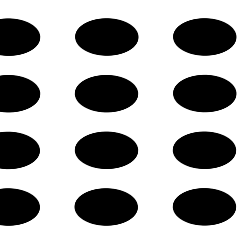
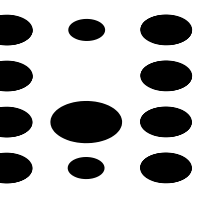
part: (106, 36) -> (86, 29), size x0.7
part: (106, 93) -> (86, 75), removed
part: (106, 149) -> (86, 121), size x1.4
part: (105, 206) -> (85, 167), size x0.7

